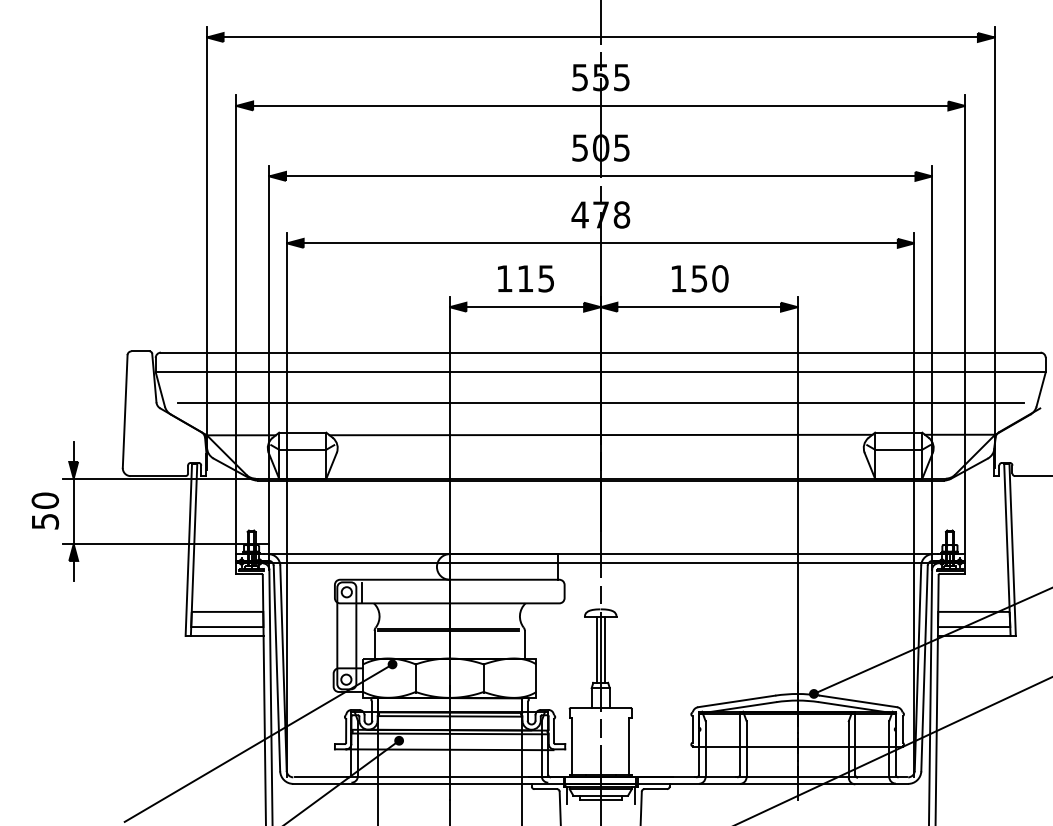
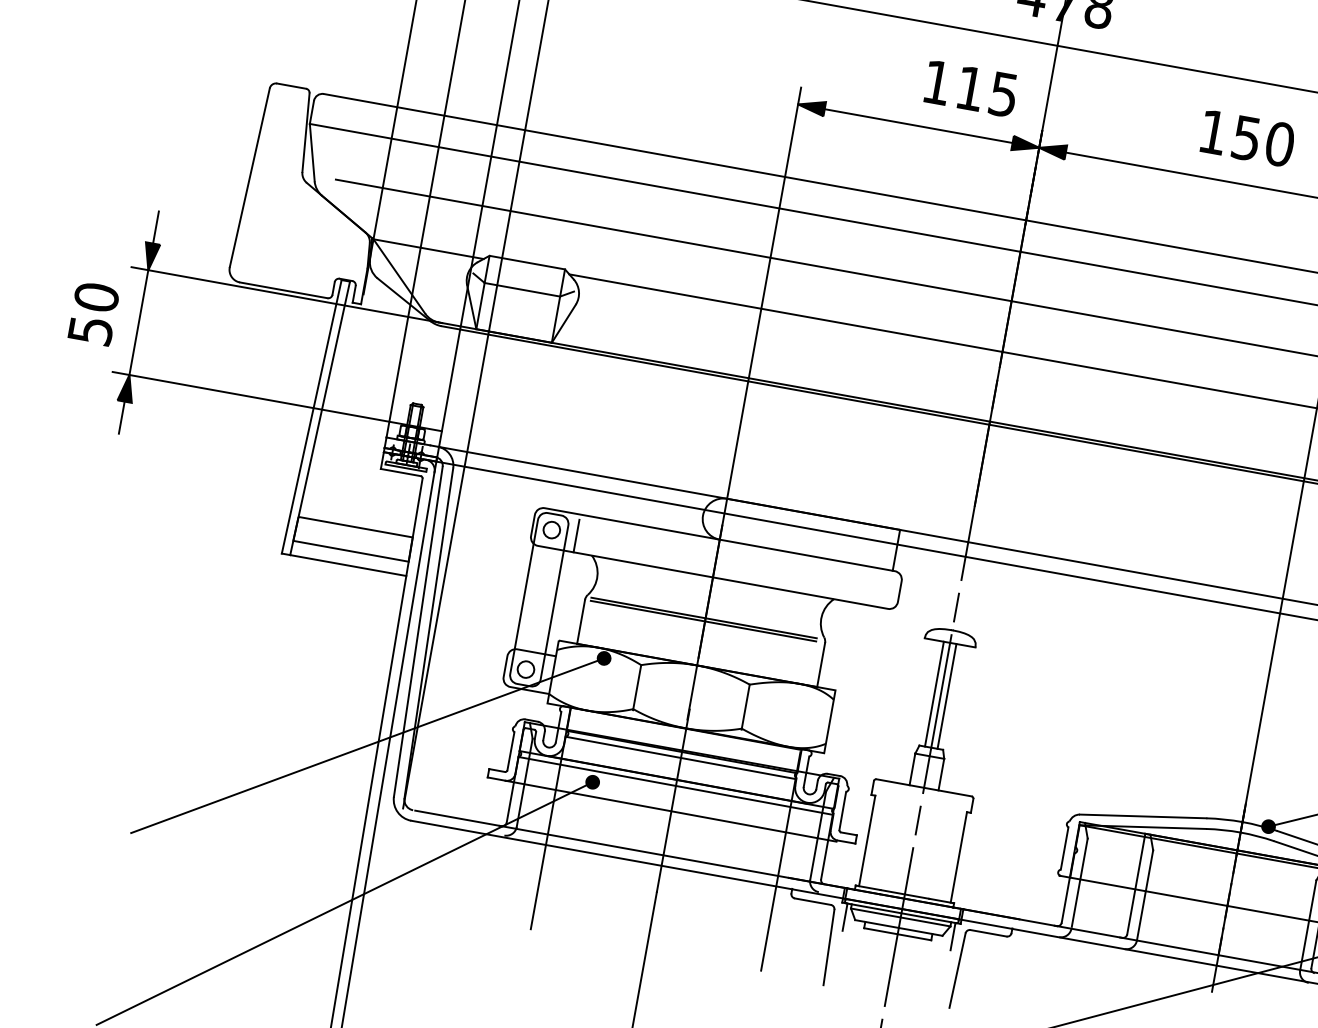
text: (525, 278) -> (970, 88), moved
text: (700, 278) -> (1248, 138), moved

